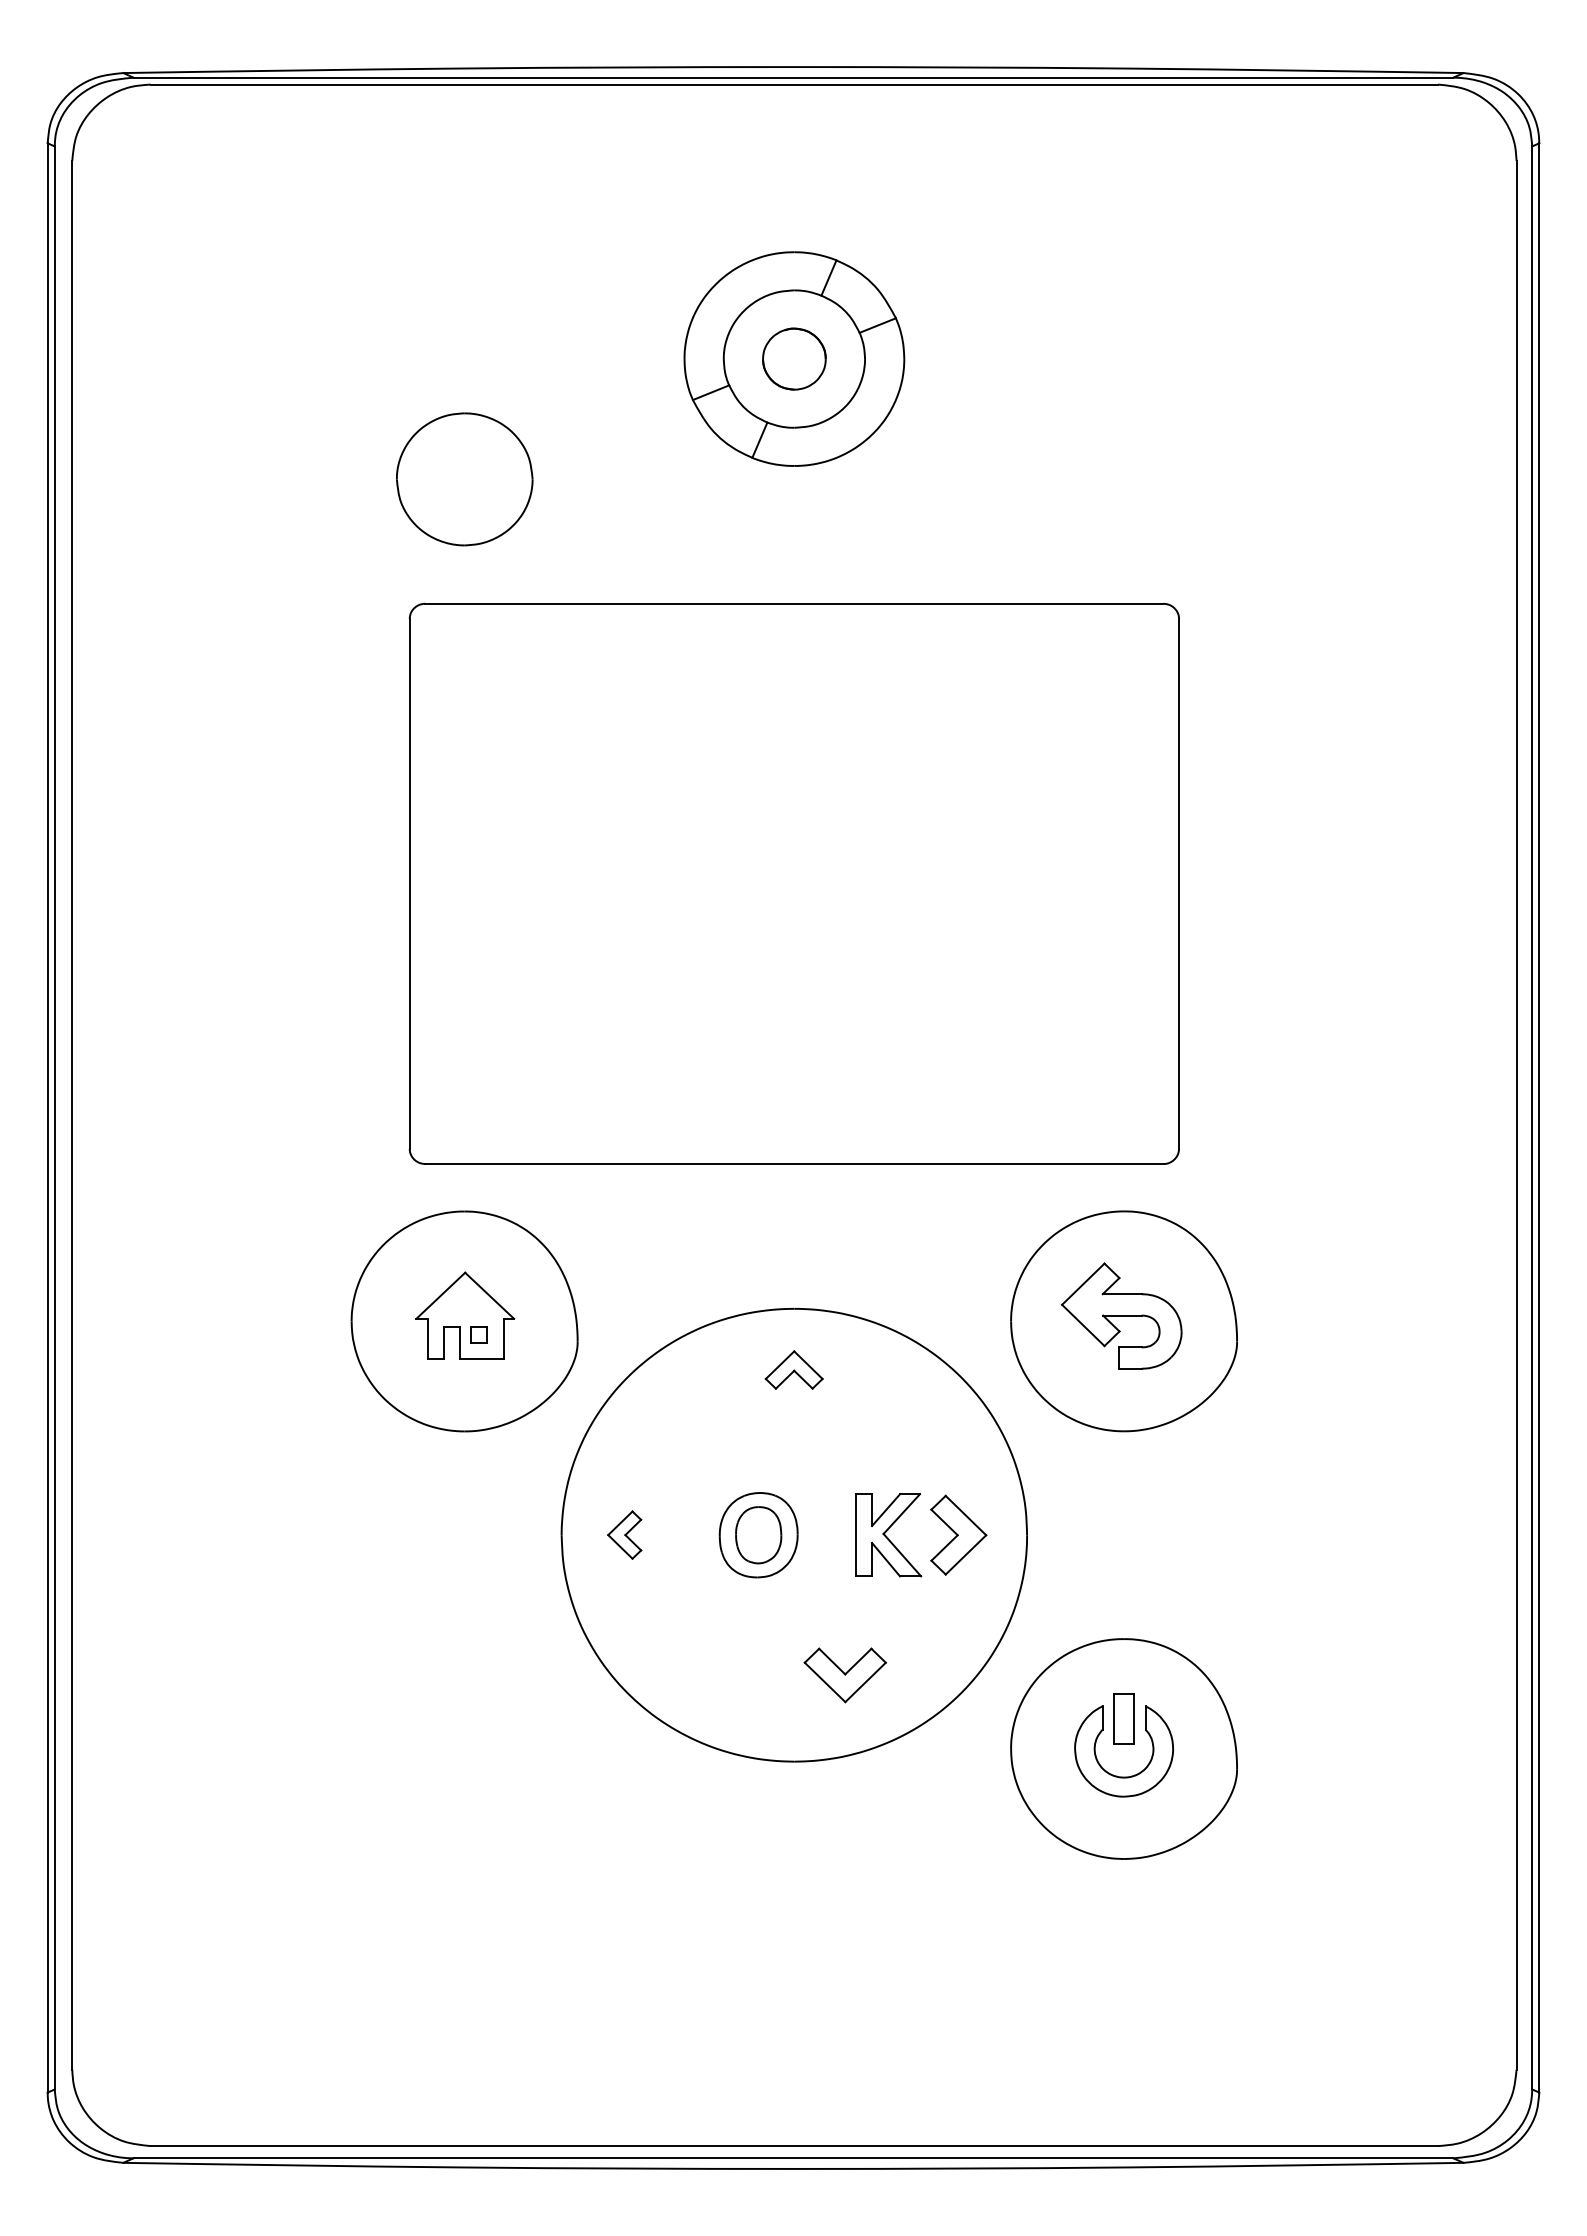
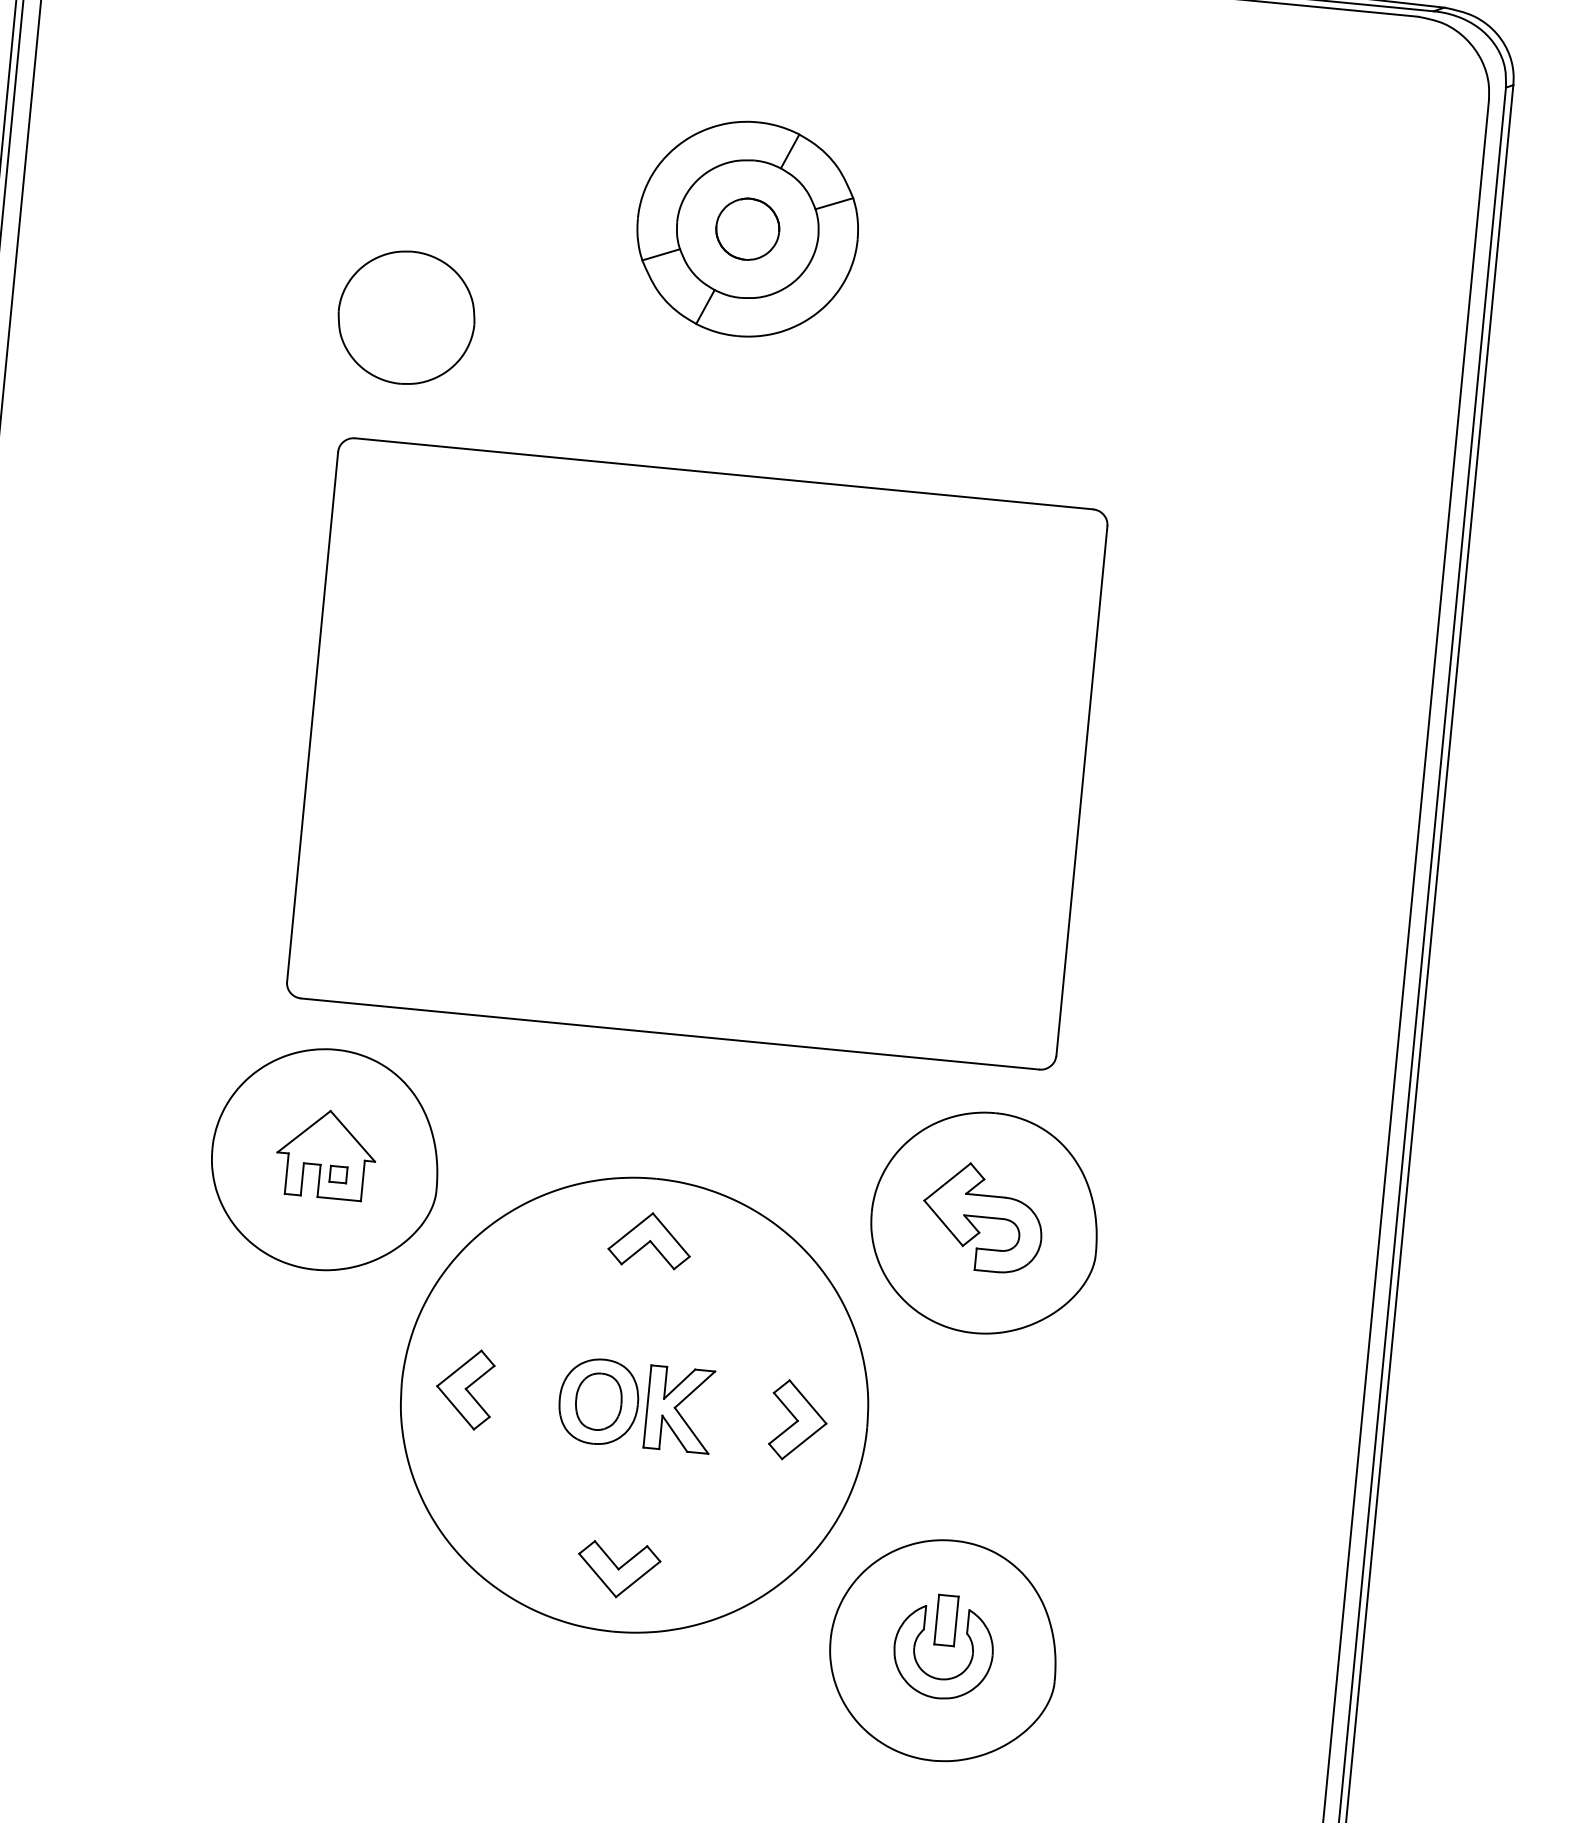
part: (793, 1369) -> (649, 1239), size x1.43
part: (624, 1534) -> (464, 1388), size x1.67
part: (888, 1535) -> (679, 1409), moved
part: (844, 1675) -> (617, 1570), moved

